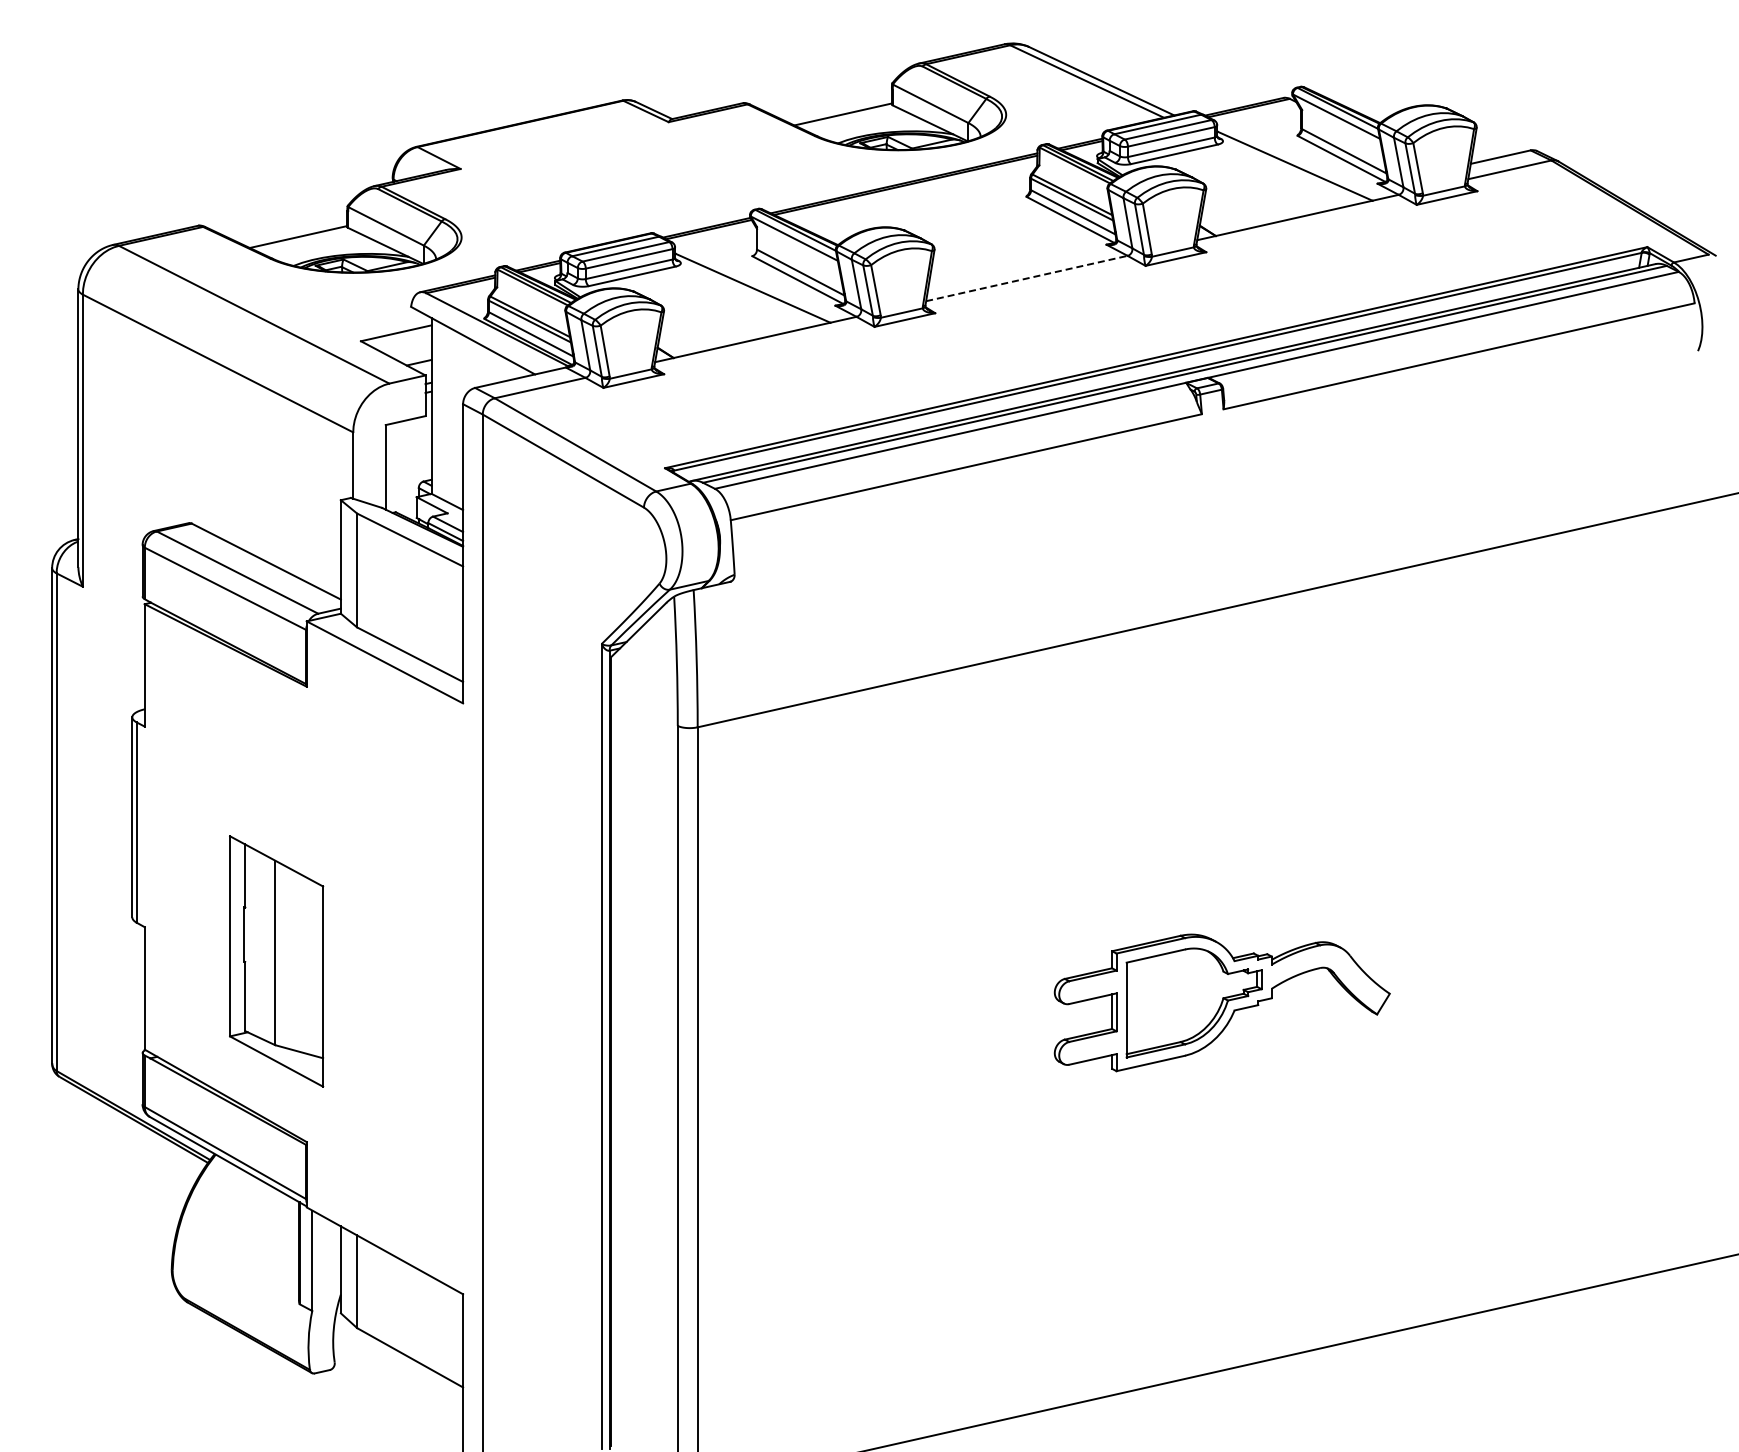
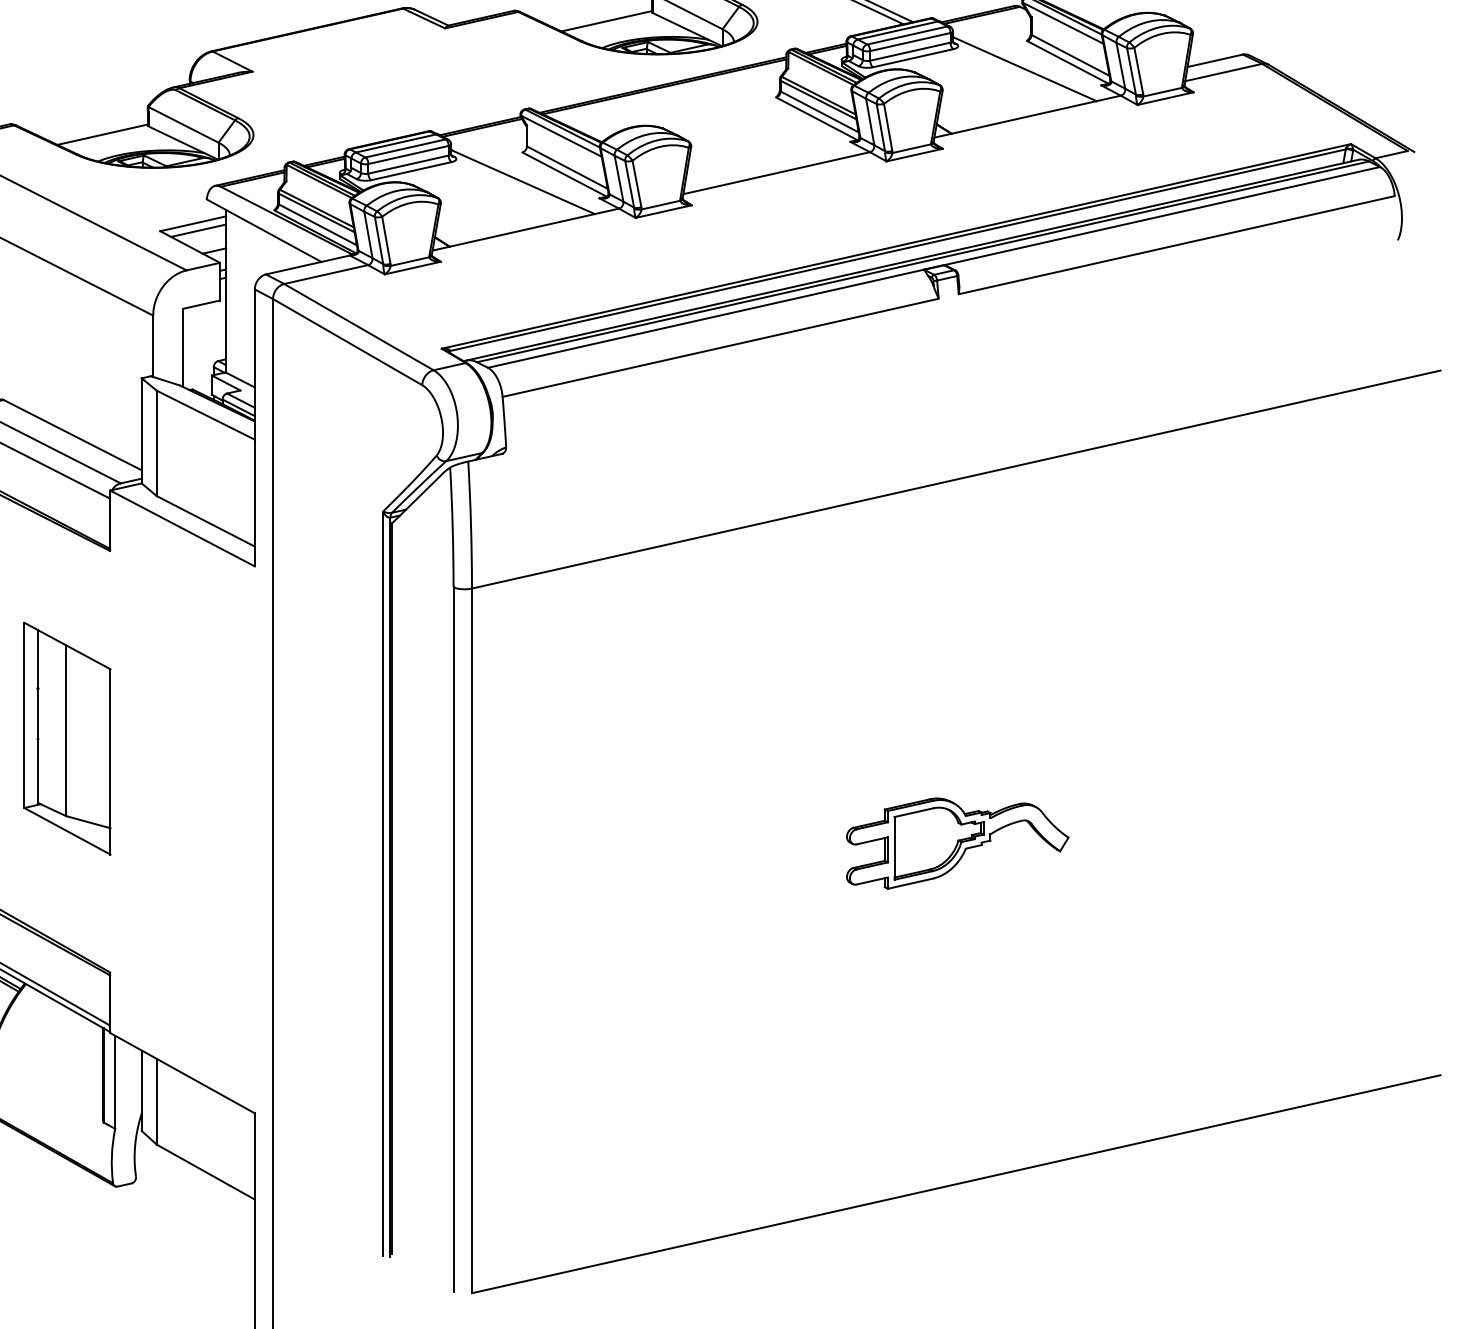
line: (1027, 278) -> (777, 173), dashed -> solid
line: (401, 340) -> (197, 230), added
part: (276, 961) -> (67, 738), moved
part: (1222, 1002) -> (957, 843), size x0.71

